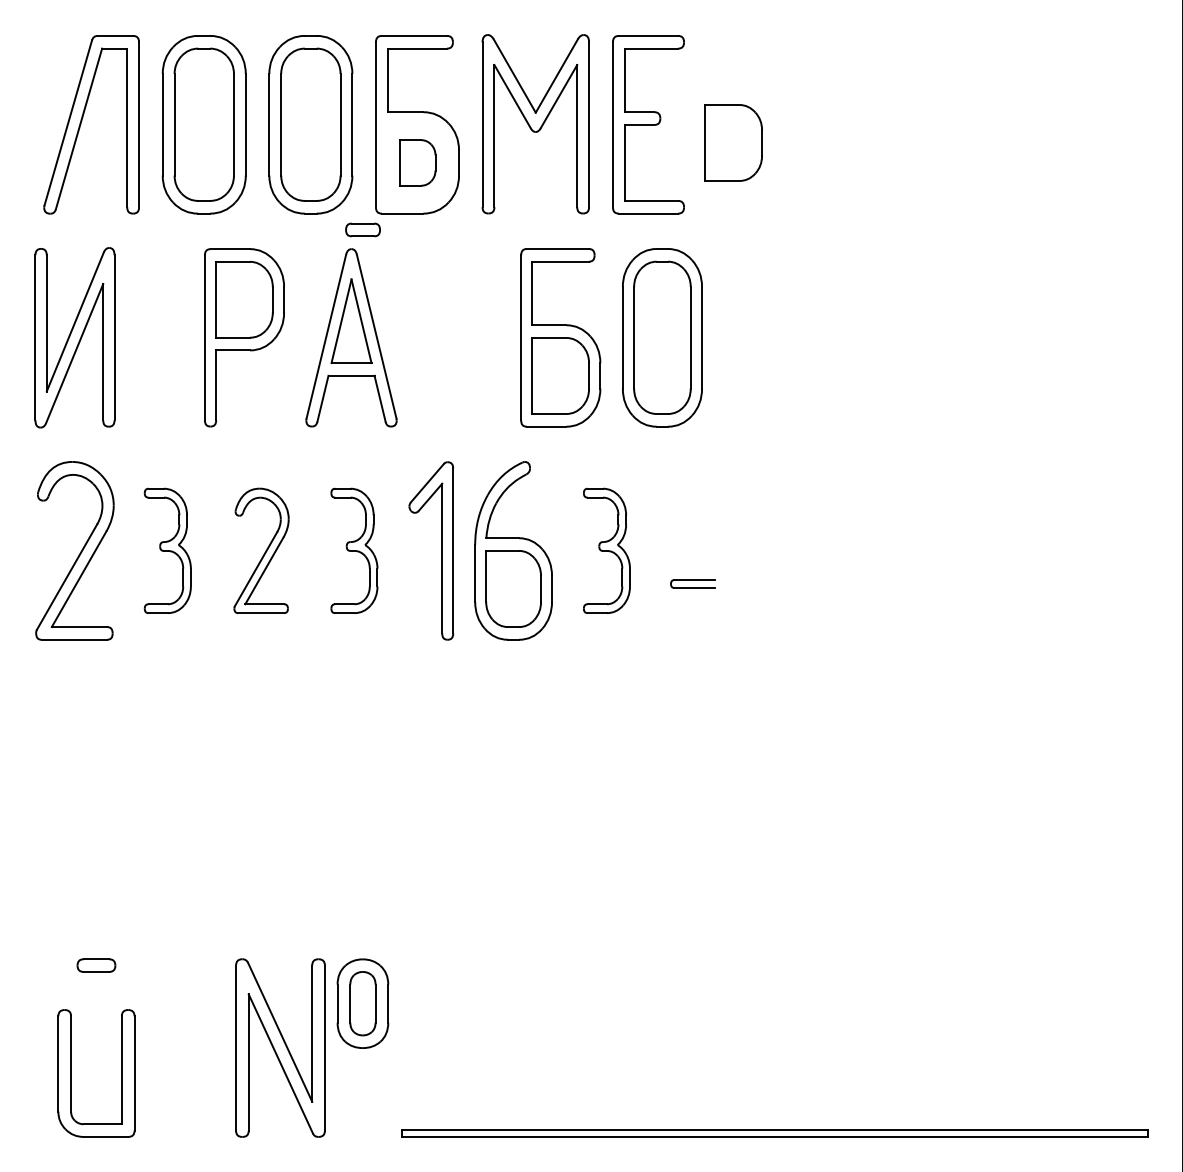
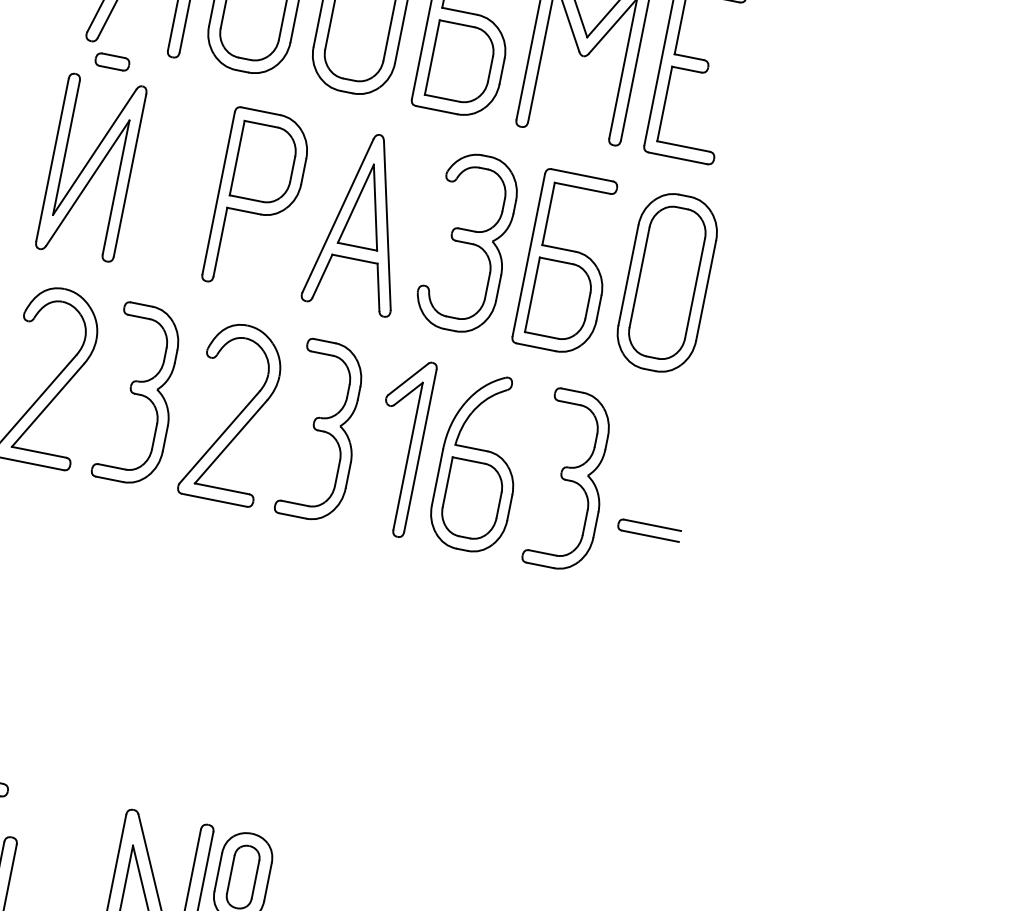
part: (733, 142) -> (775, 105), removed
part: (417, 162) -> (461, 62), size x1.67
part: (362, 229) -> (112, 61), moved
part: (458, 337) -> (467, 242), added
part: (167, 550) -> (140, 394), size x1.43
part: (261, 550) -> (232, 412), size x1.43
part: (354, 550) -> (323, 431), size x1.43
part: (606, 550) -> (570, 480), size x1.43
part: (692, 583) -> (648, 529), size x1.43

